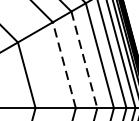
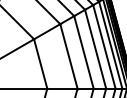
line: (83, 60) -> (83, 52), dashed -> solid
line: (63, 64) -> (68, 55), dashed -> solid

